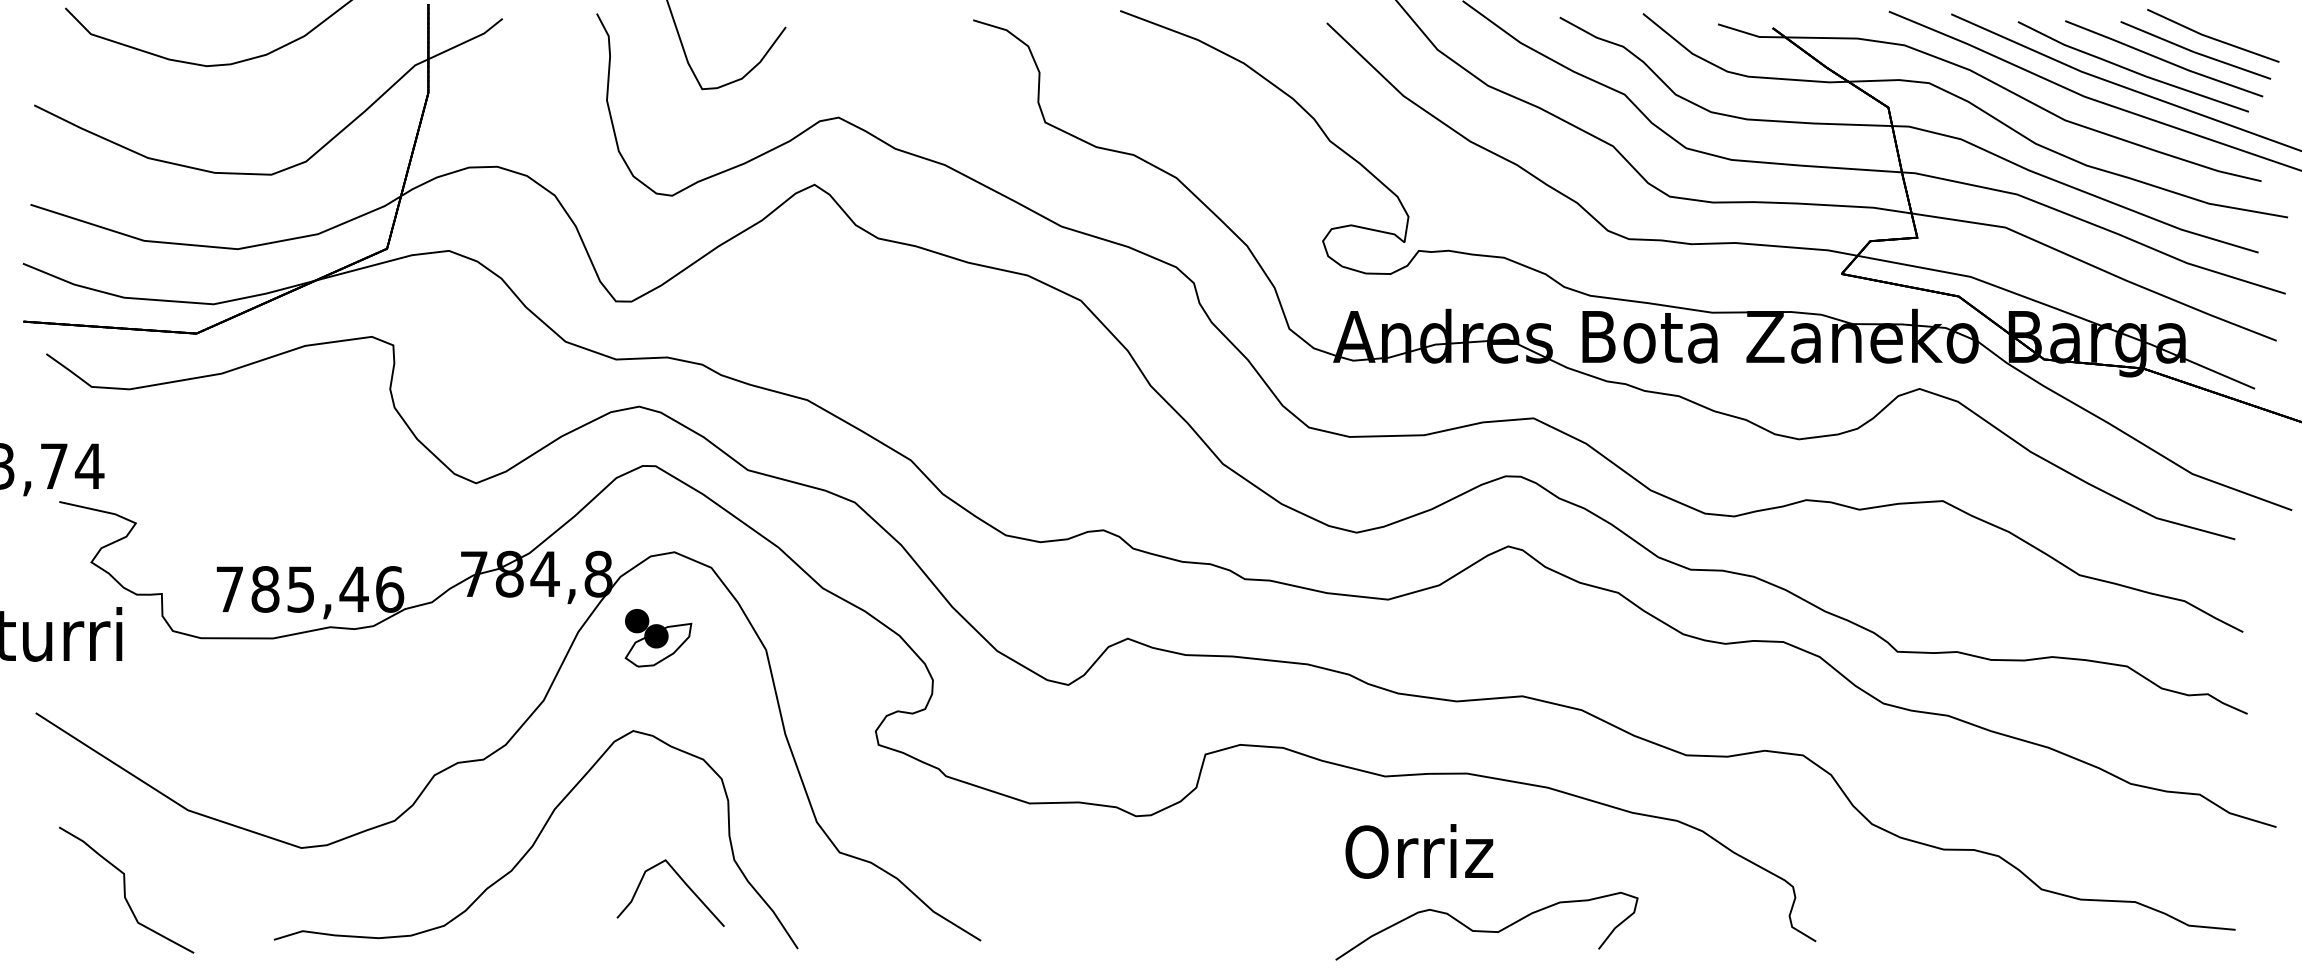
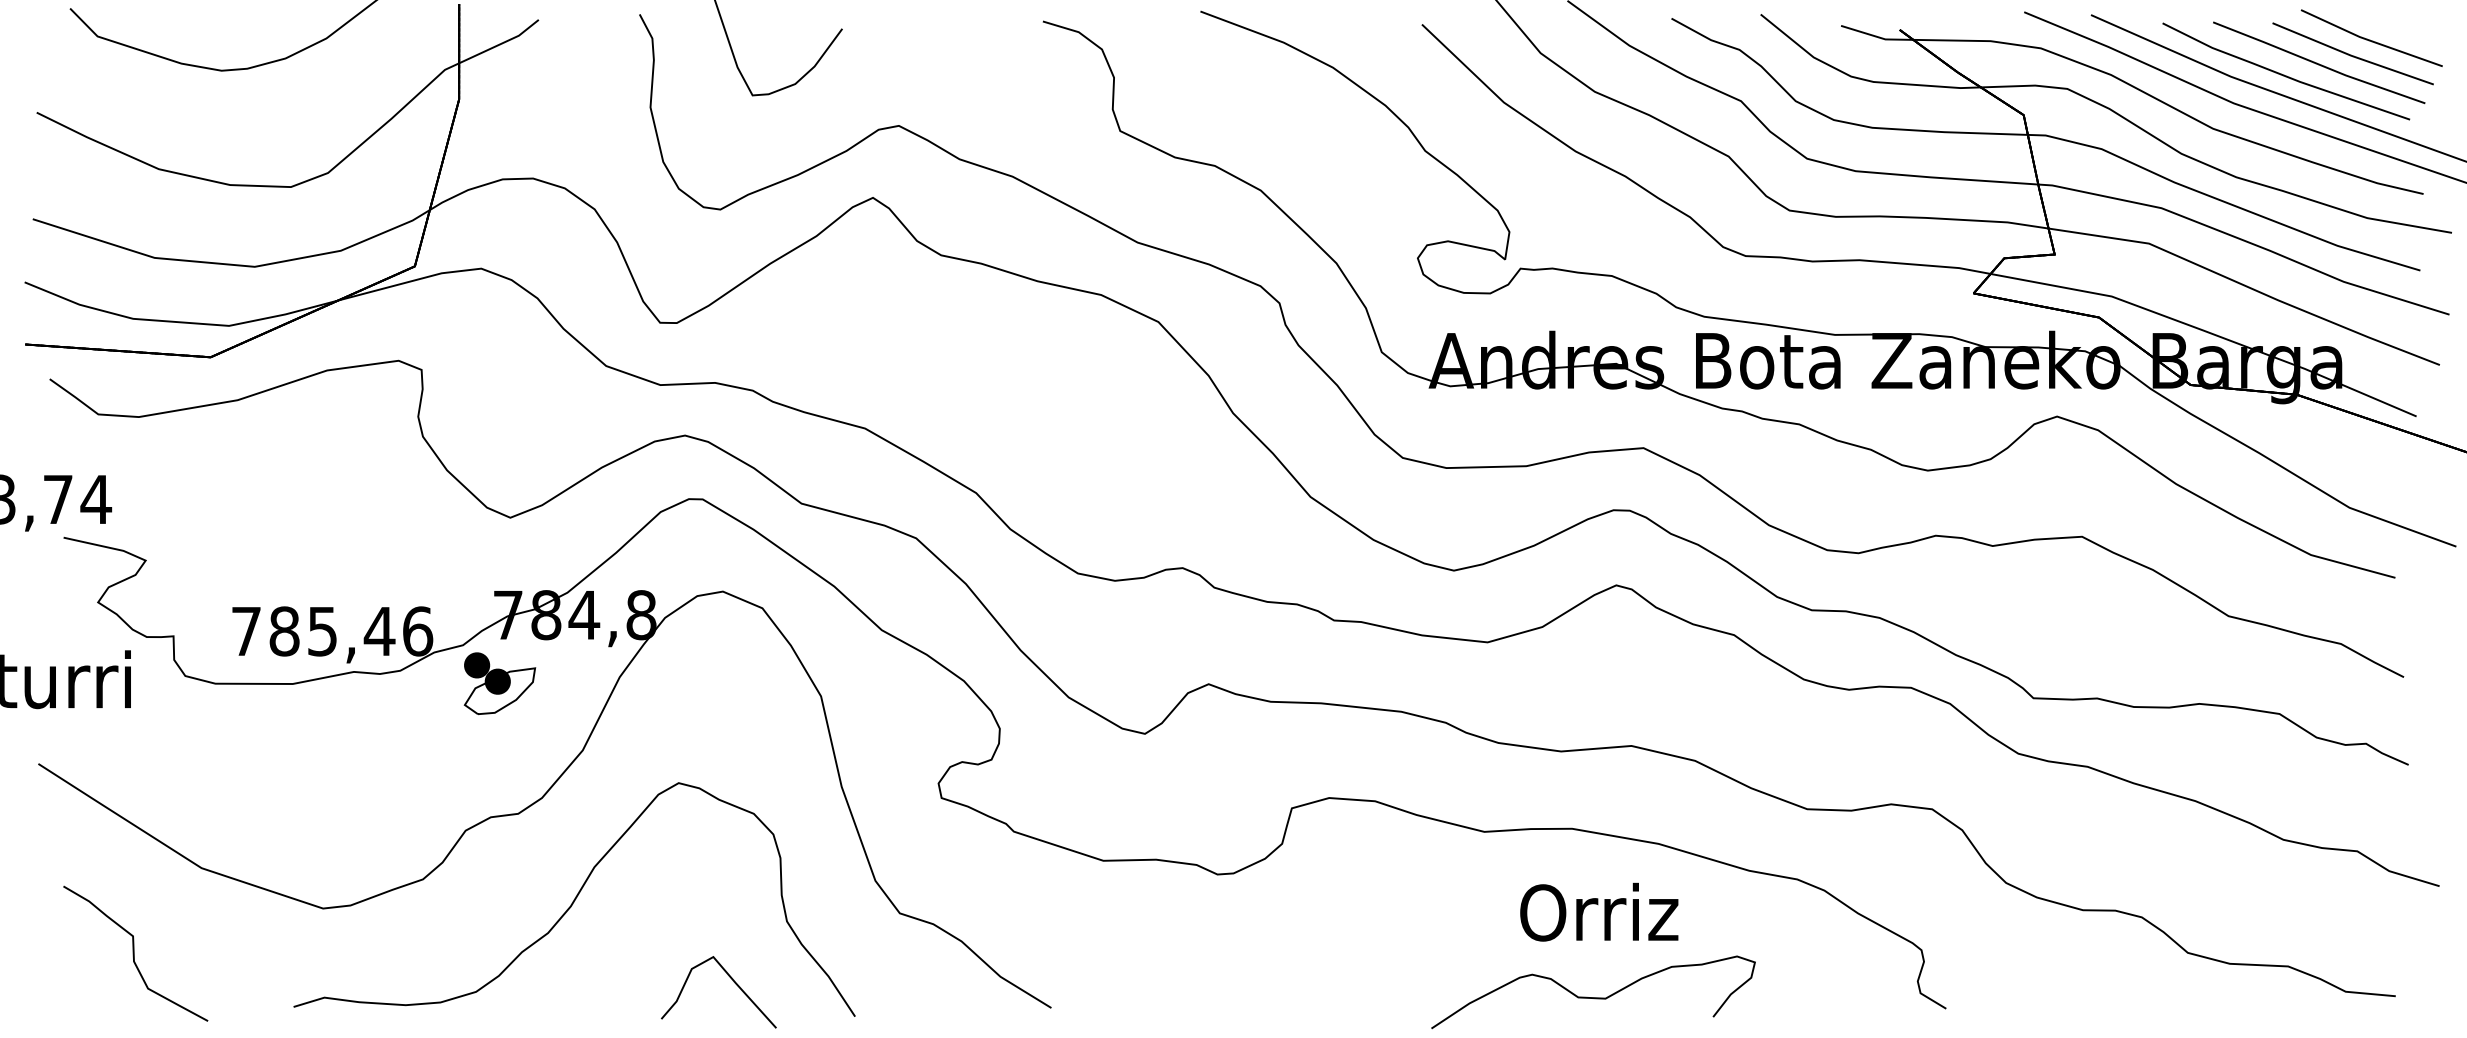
part: (658, 638) -> (499, 684), moved
text: (1419, 851) -> (1599, 912), moved
part: (681, 880) -> (730, 978), moved

